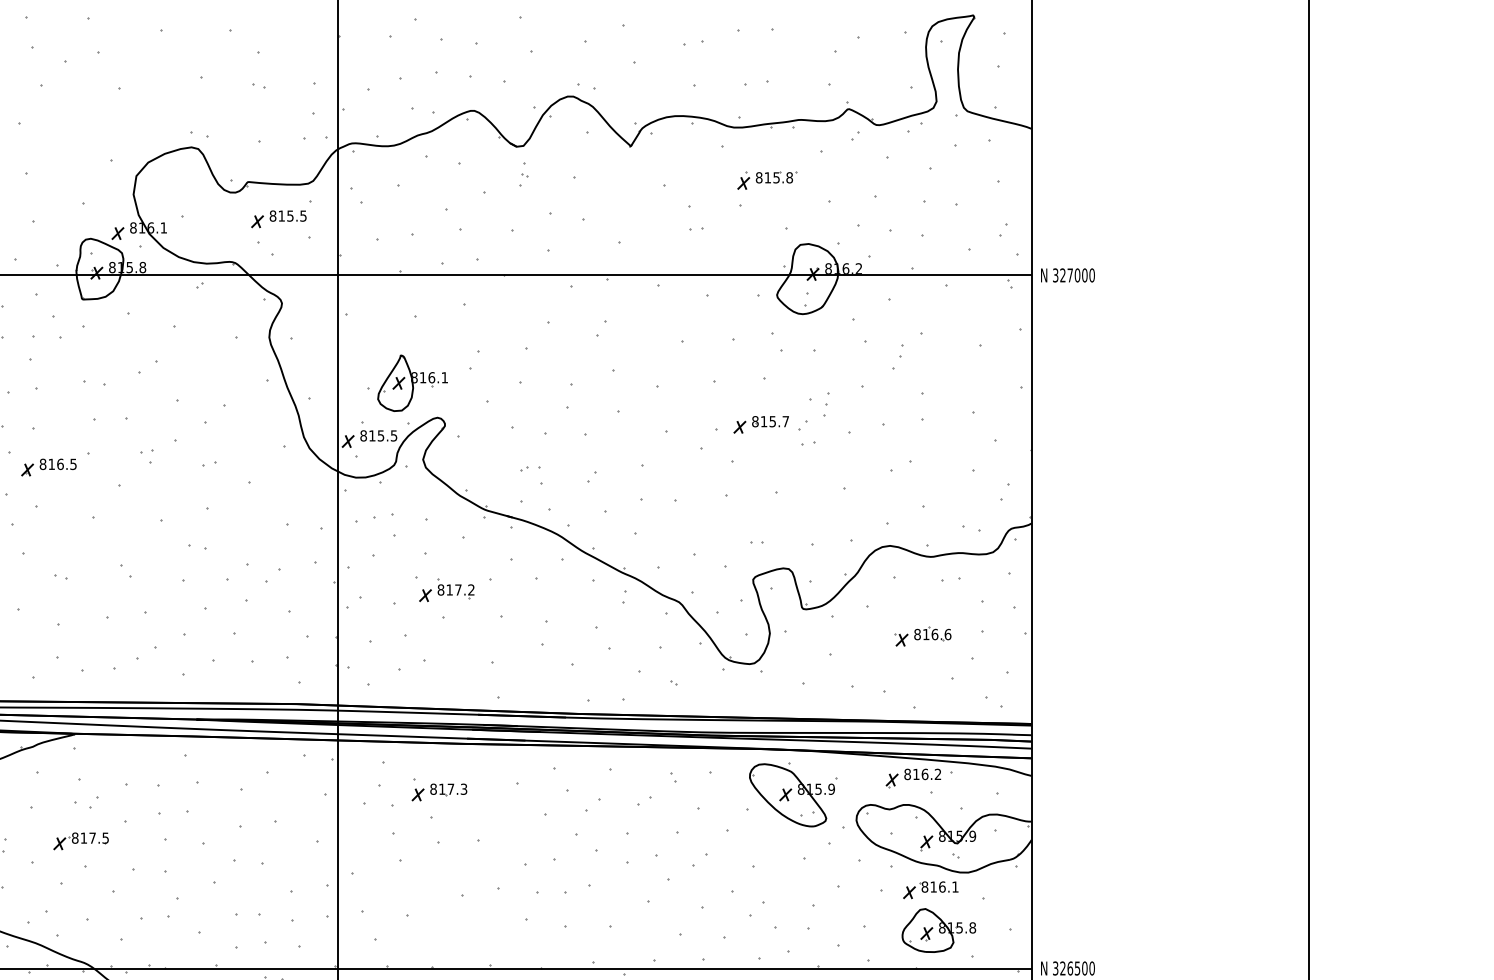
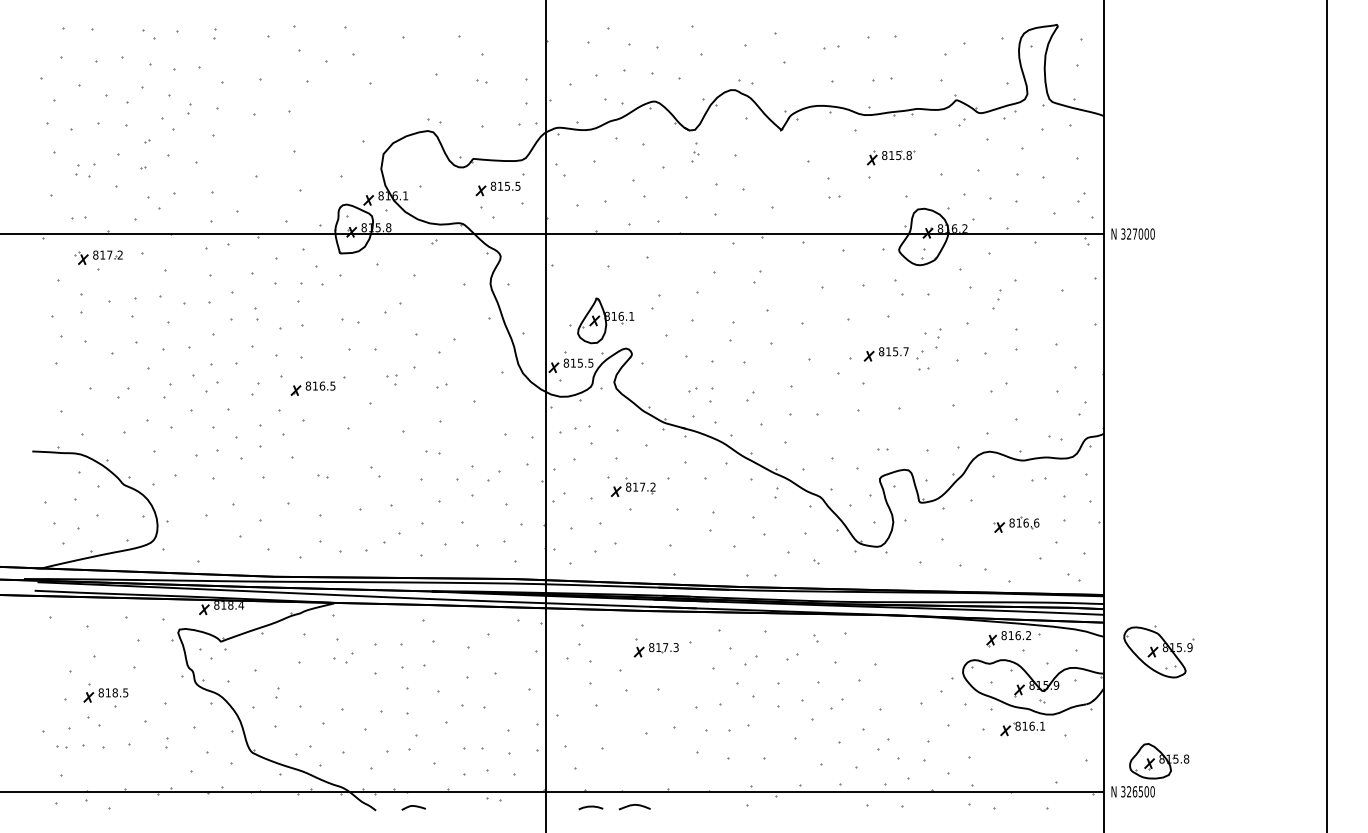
part: (530, 468) -> (700, 389), size x1.6
part: (438, 789) -> (655, 647), moved
part: (792, 794) -> (1158, 651), moved
part: (80, 841) -> (338, 689), removed
part: (939, 930) -> (1159, 761), moved

